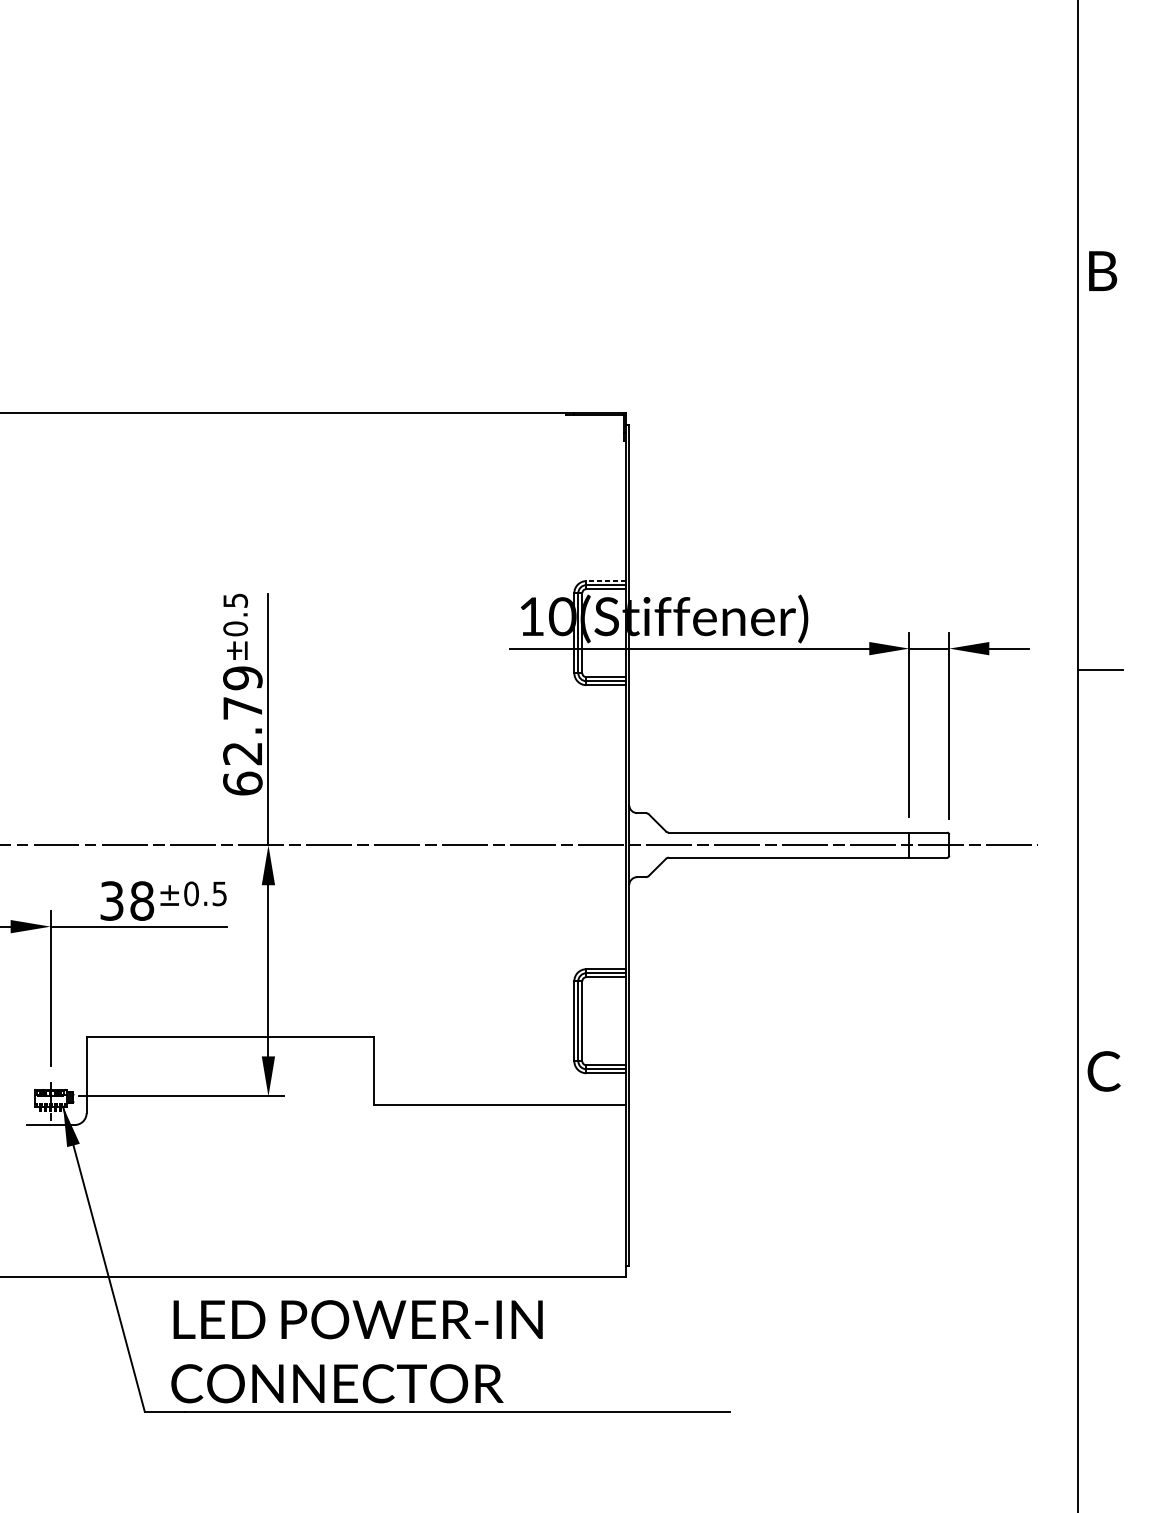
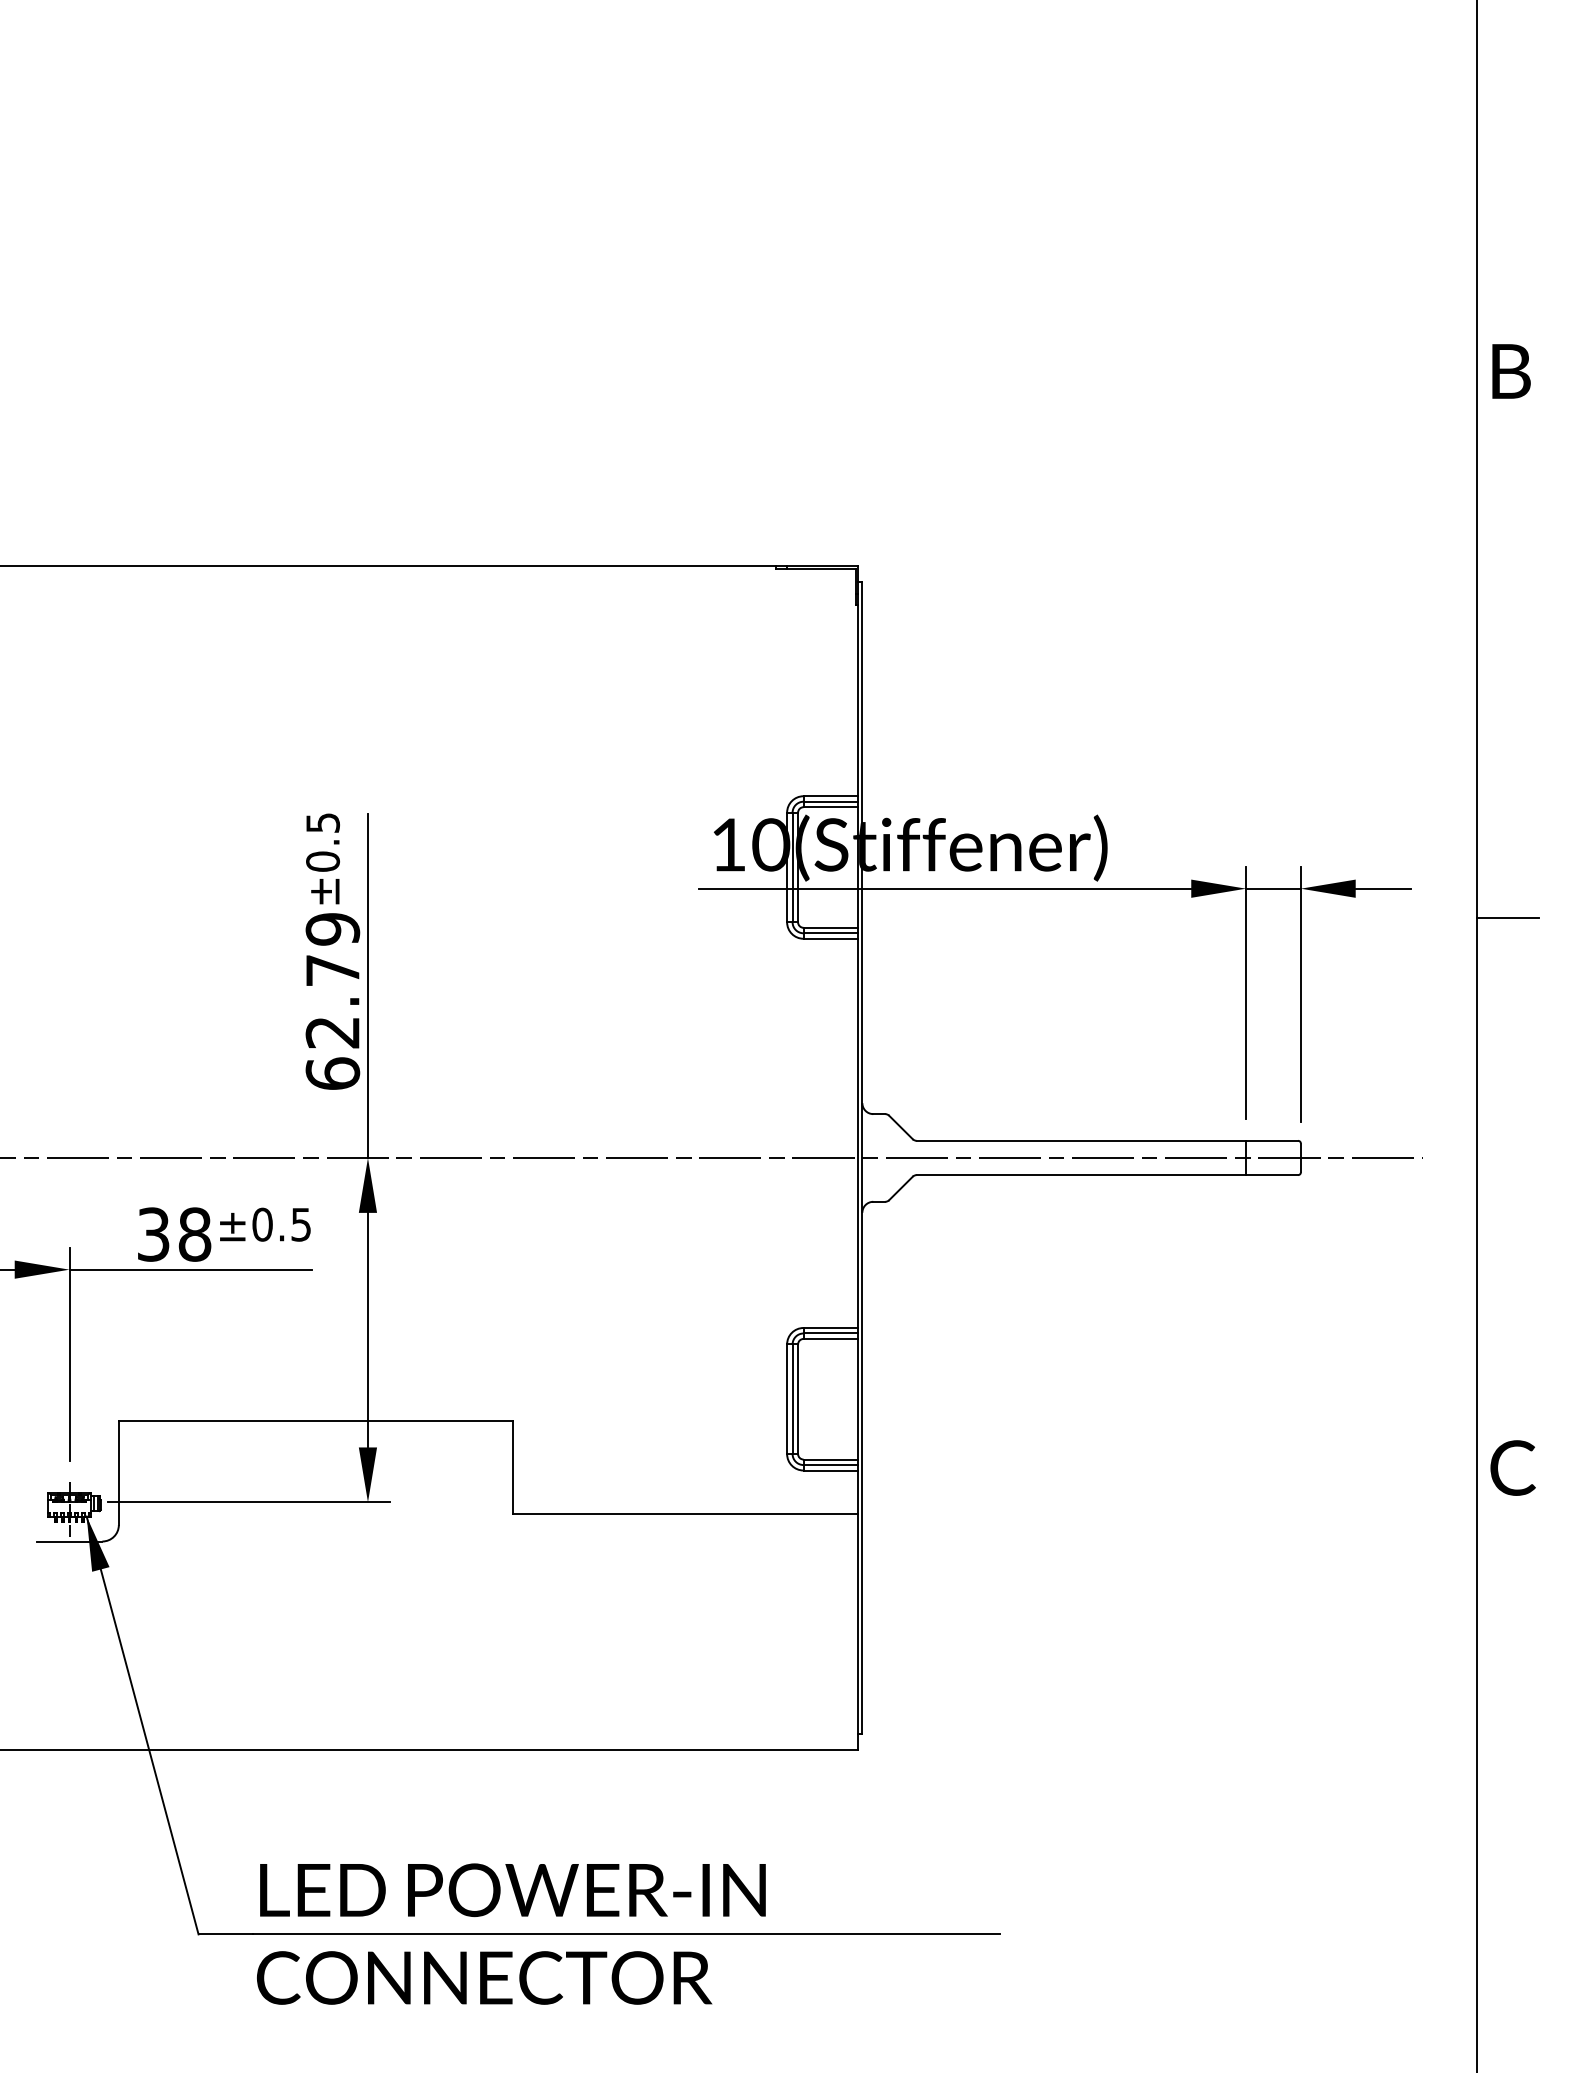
line: (606, 581) -> (830, 796), dashed -> solid
text: (357, 1351) -> (511, 1933), moved

